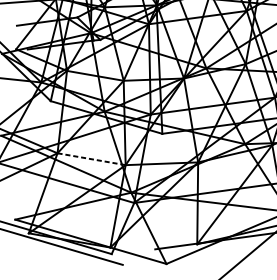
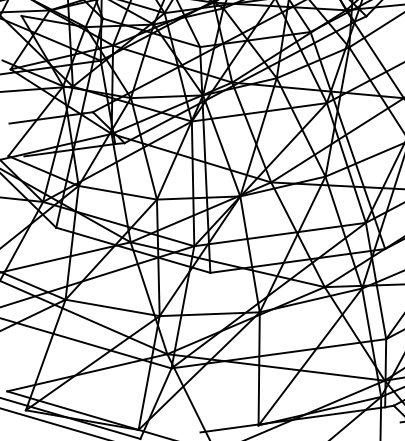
line: (91, 158) -> (112, 307), dashed -> solid

